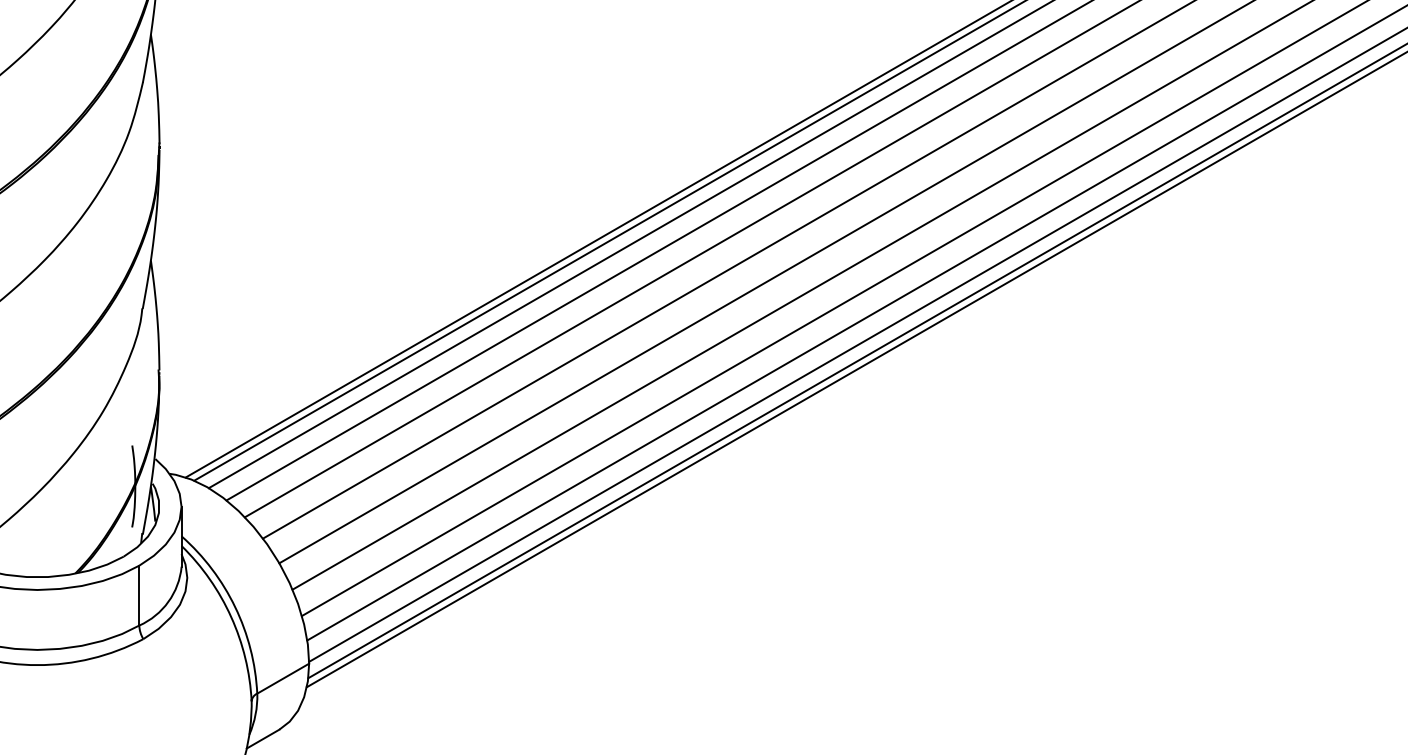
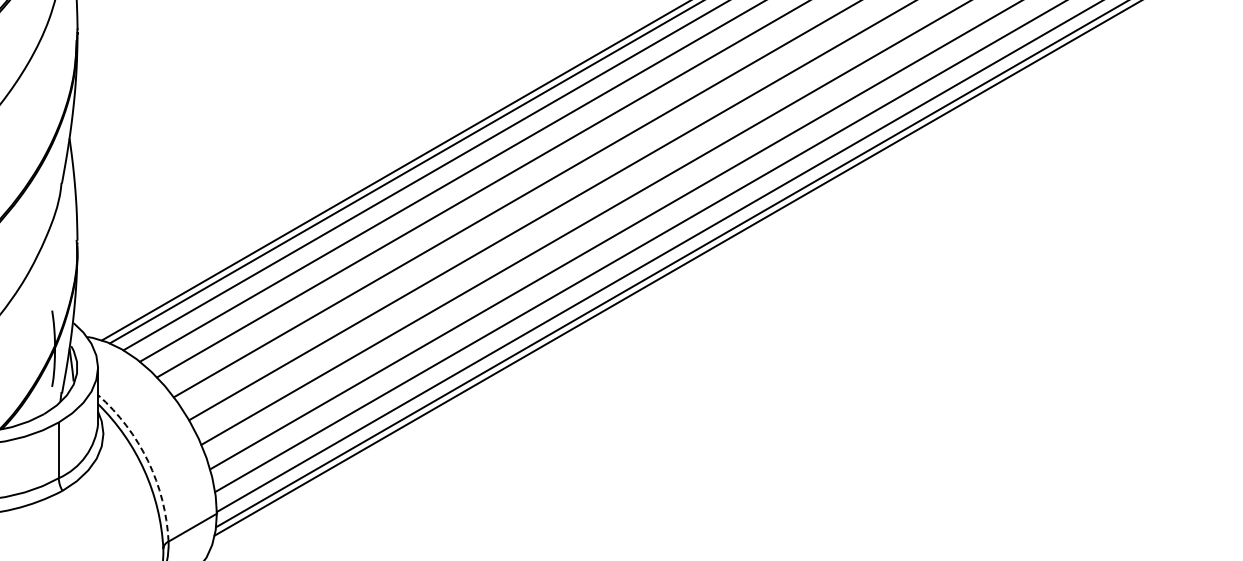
arc: (235, 607) -> (148, 461), solid -> dashed

